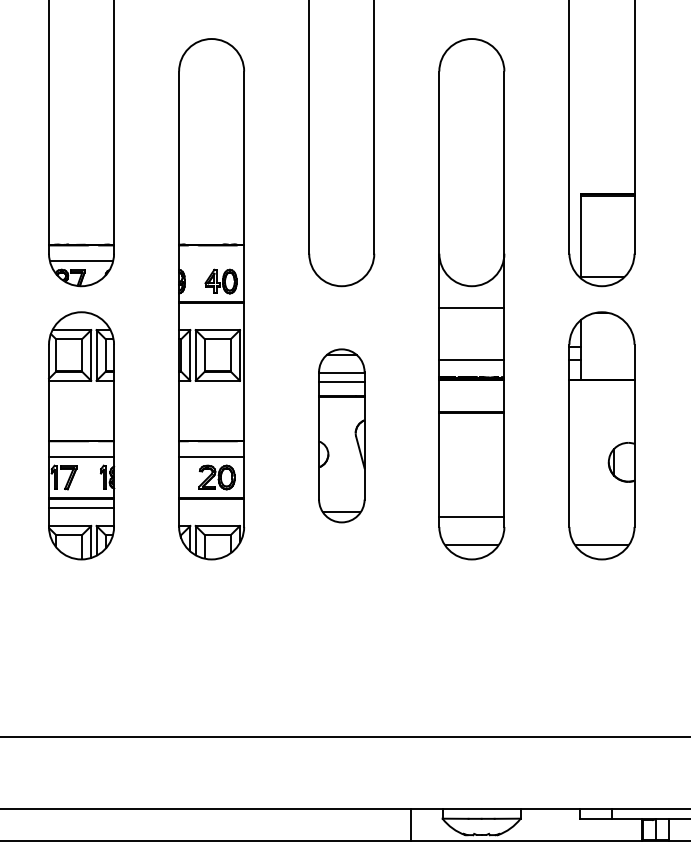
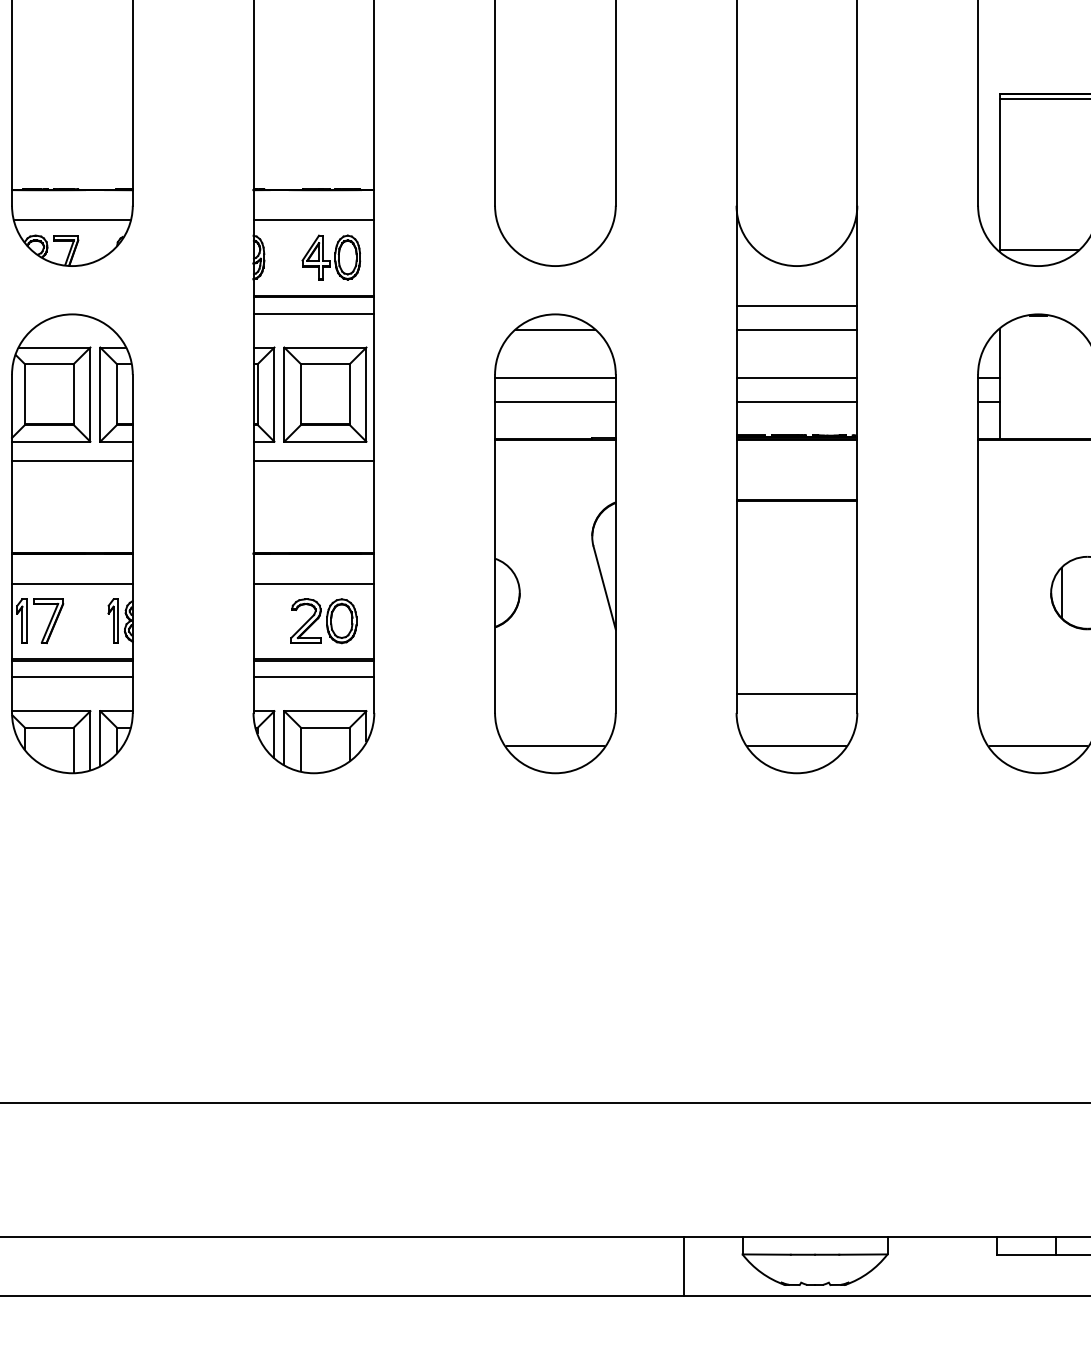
line: (211, 261) -> (313, 220), added
line: (211, 311) -> (313, 313), added
line: (471, 320) -> (796, 329), added
line: (471, 346) -> (796, 377), added
line: (81, 391) -> (72, 461), added
line: (211, 391) -> (313, 461), added
part: (341, 435) -> (554, 543), size x1.43
line: (211, 507) -> (313, 676), added

